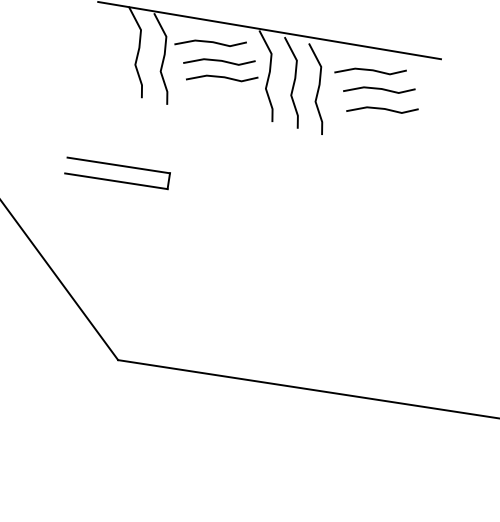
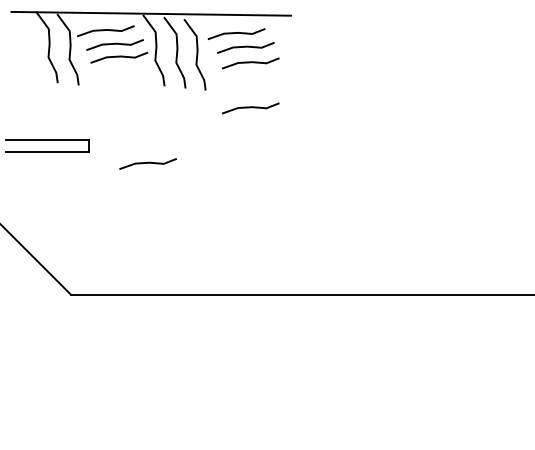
line: (373, 165) -> (250, 108), added
line: (236, 213) -> (147, 163), added

